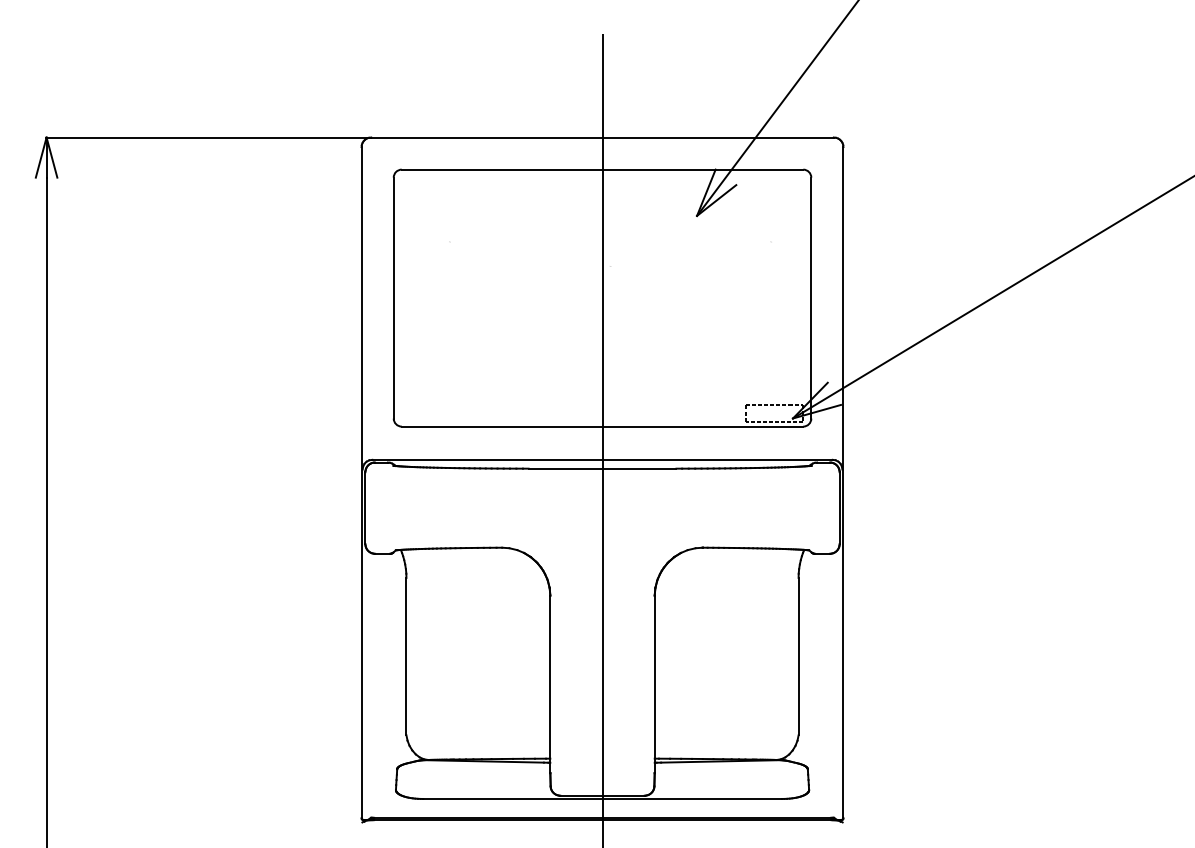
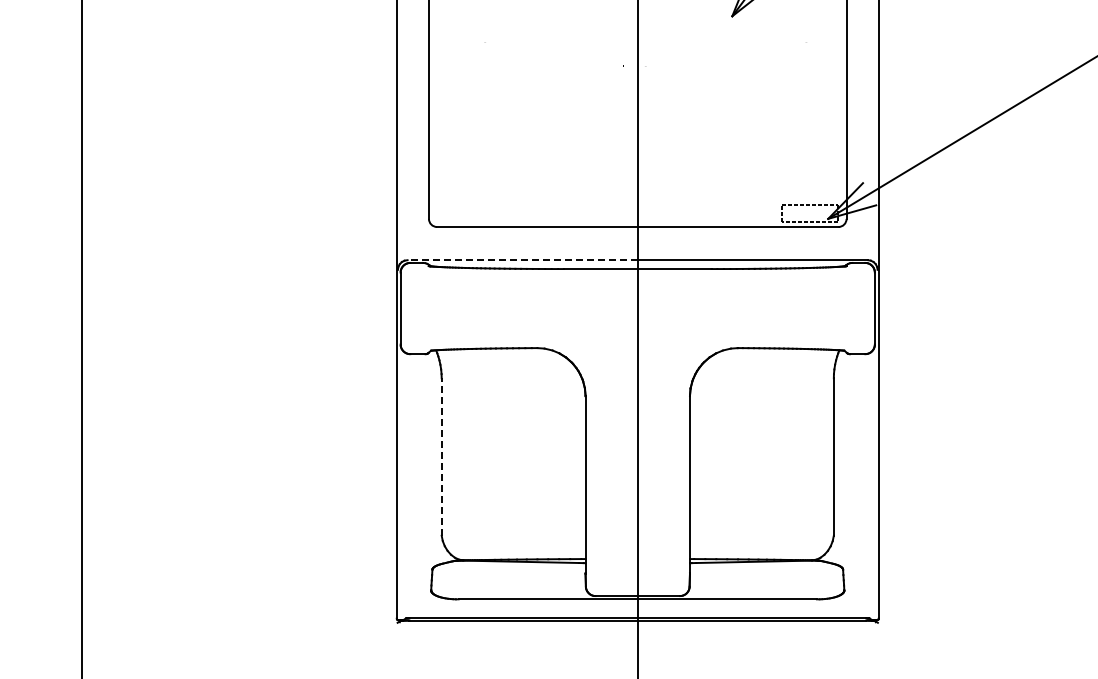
line: (486, 459) -> (521, 259), solid -> dashed
line: (406, 656) -> (441, 456), solid -> dashed

